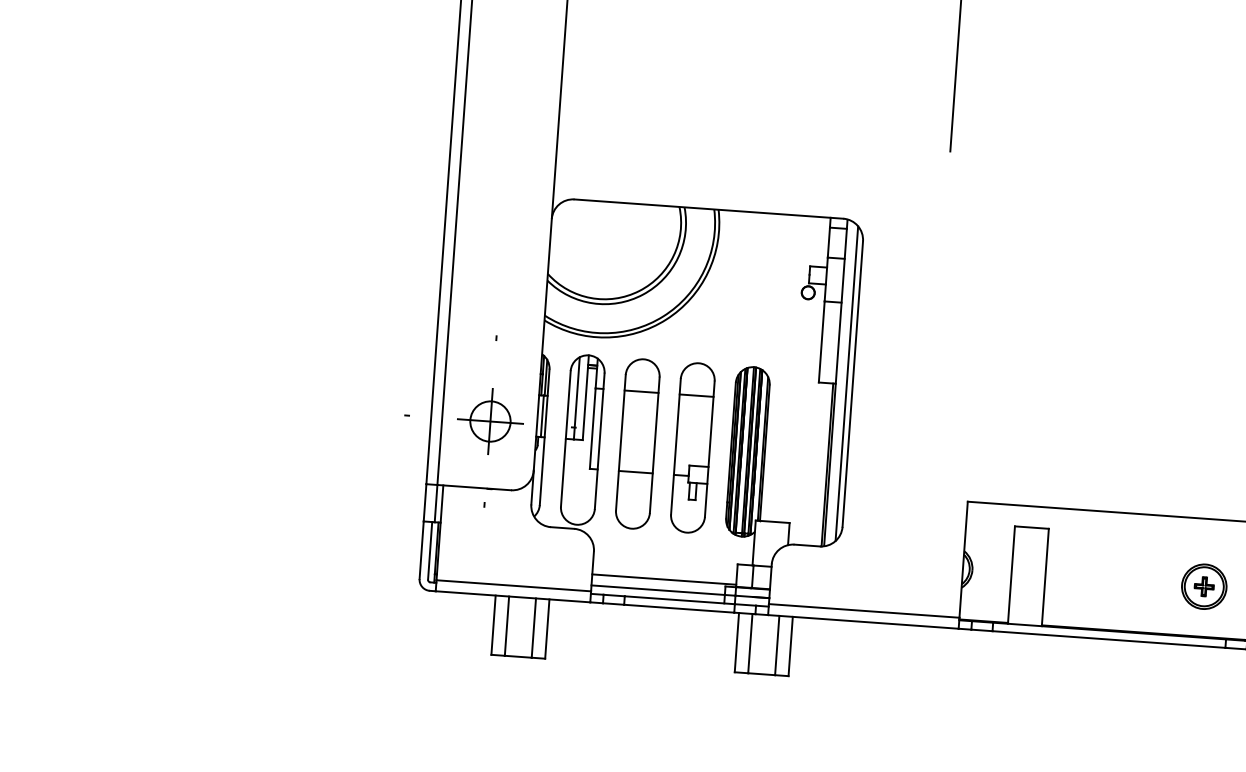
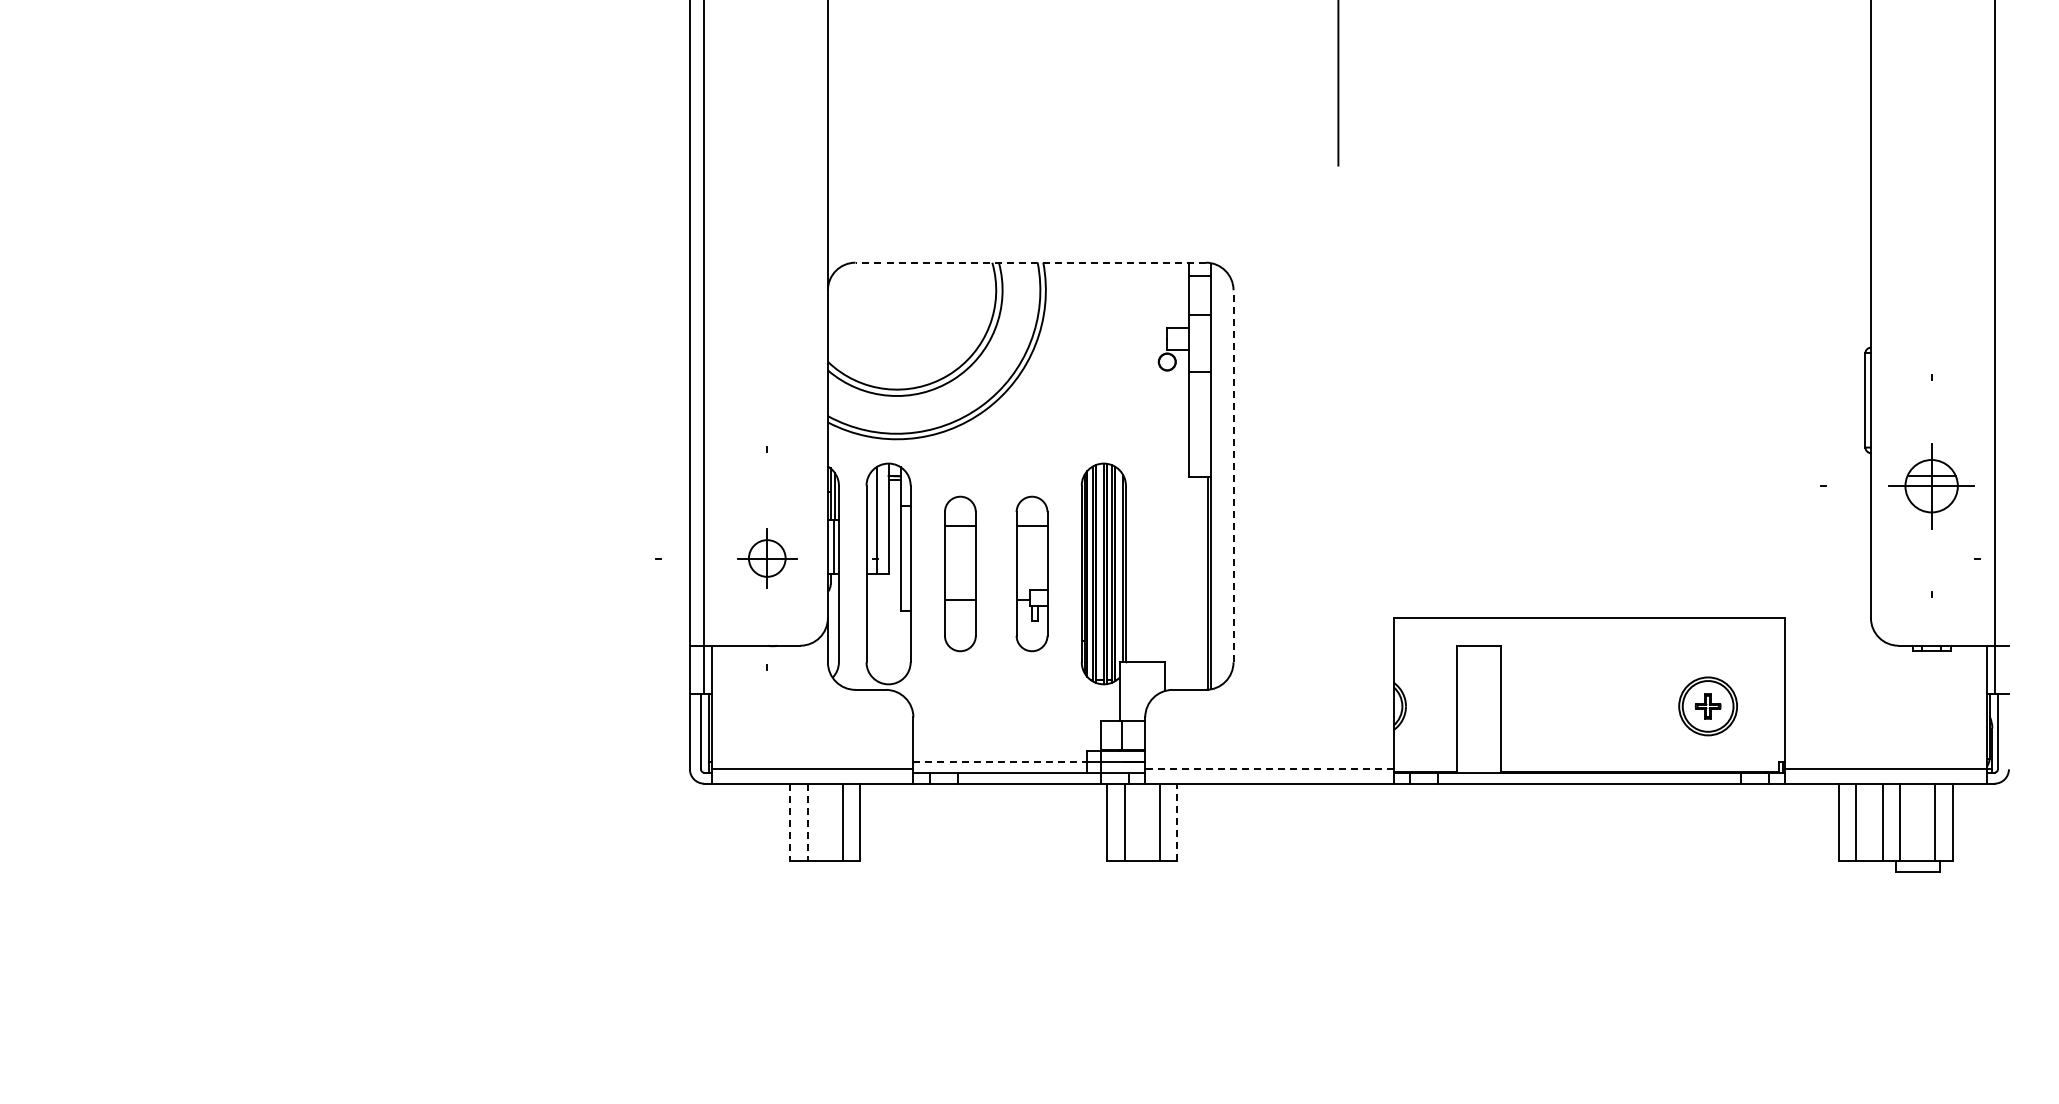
line: (708, 208) -> (1030, 262), solid -> dashed
line: (846, 383) -> (1225, 476), removed
line: (852, 384) -> (1233, 476), solid -> dashed
part: (490, 421) -> (767, 558), size x0.7
part: (637, 443) -> (960, 573), size x0.7
part: (692, 447) -> (1031, 573), size x0.7
line: (664, 579) -> (1007, 747), removed
line: (658, 590) -> (1000, 761), solid -> dashed
line: (863, 610) -> (1268, 769), solid -> dashed
line: (493, 625) -> (790, 822), solid -> dashed
line: (506, 626) -> (807, 822), solid -> dashed
line: (790, 646) -> (1177, 822), solid -> dashed

